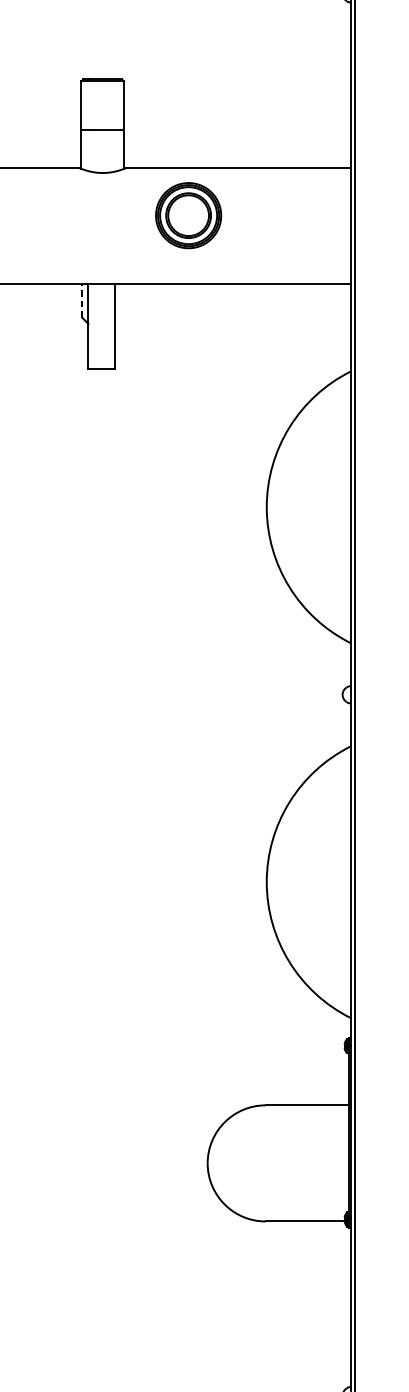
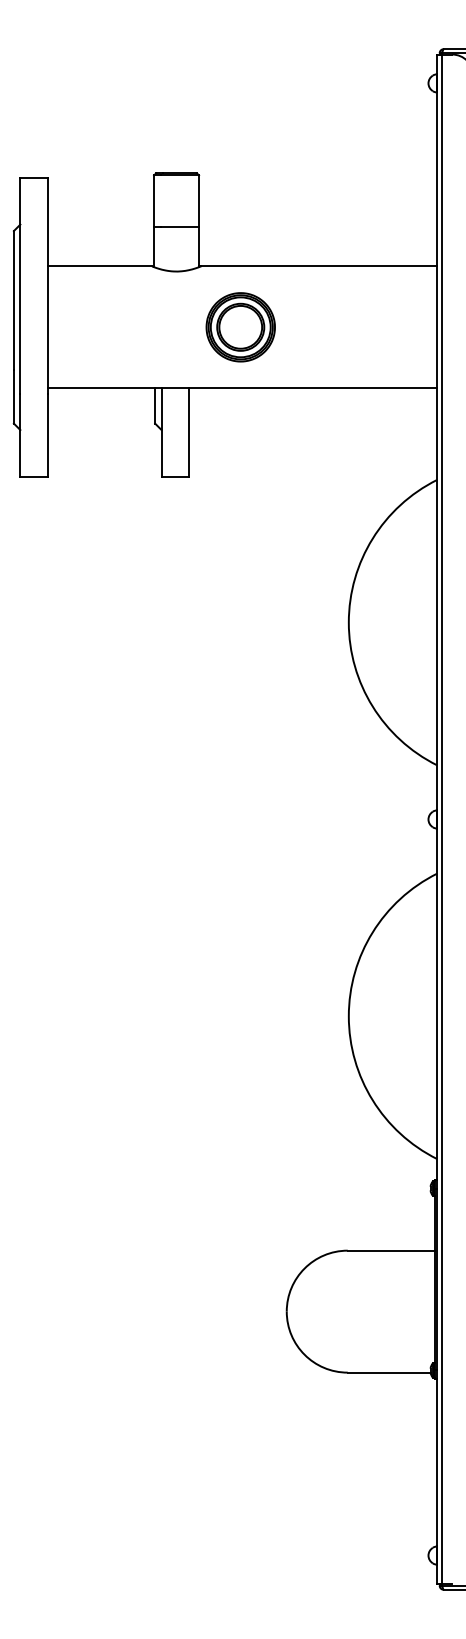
part: (188, 215) -> (240, 327), moved
line: (82, 300) -> (155, 405), dashed -> solid

